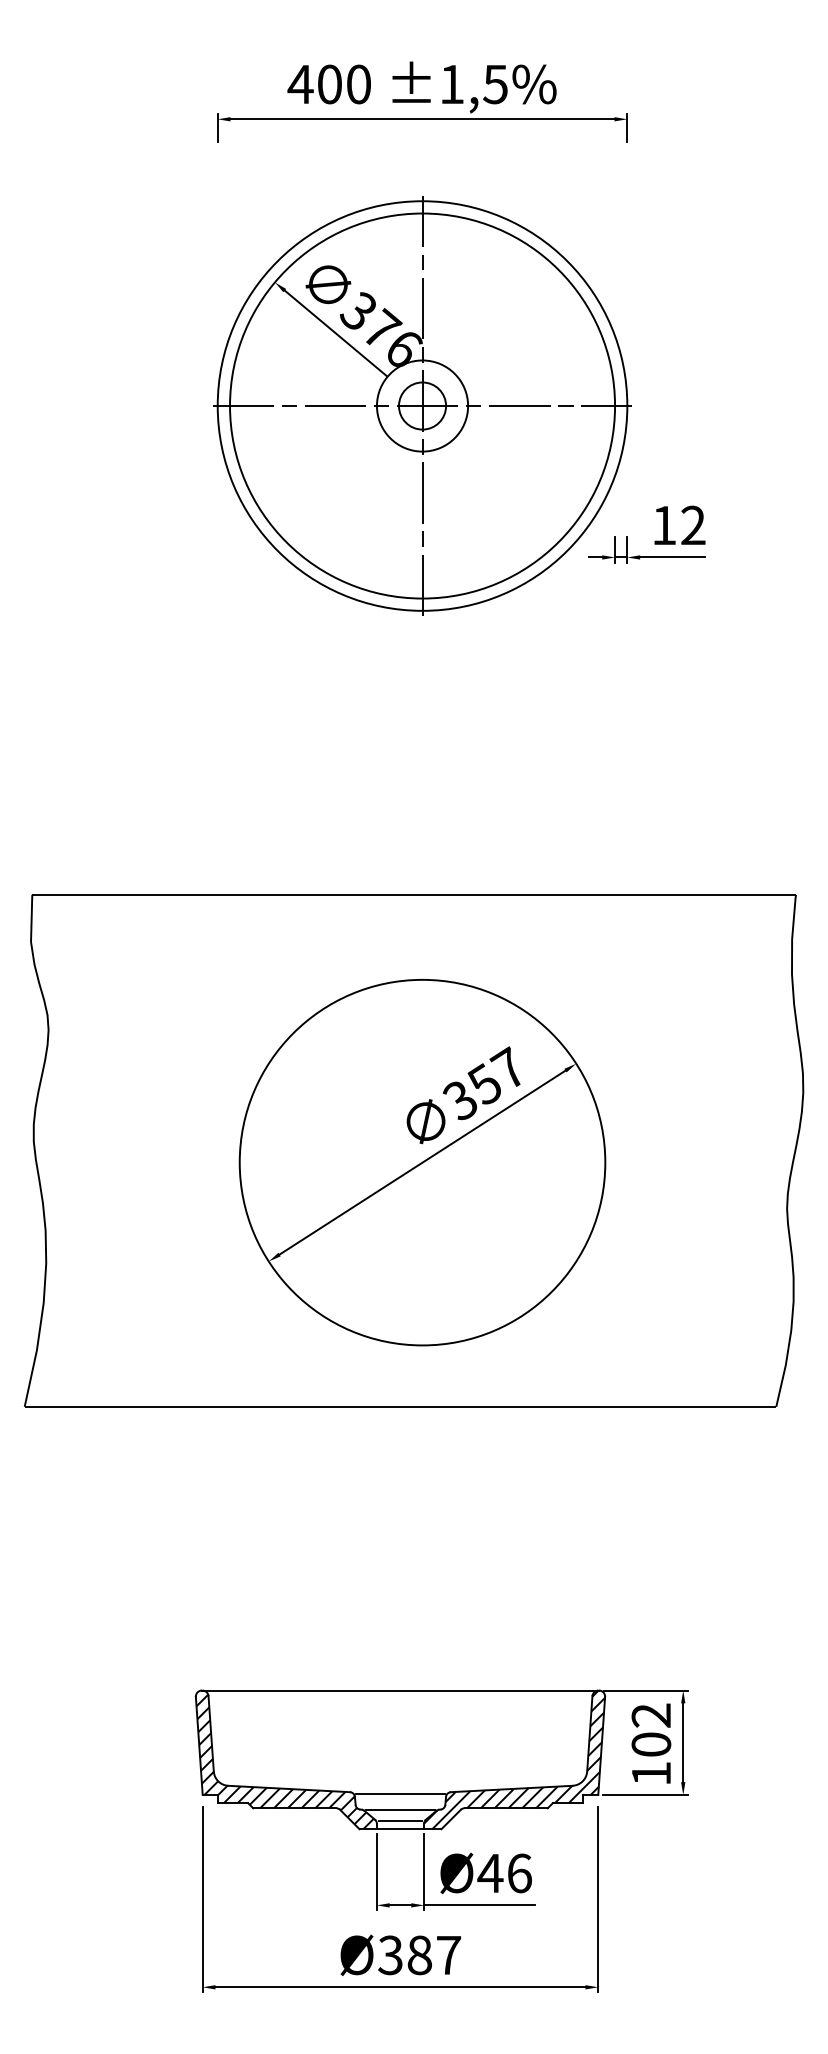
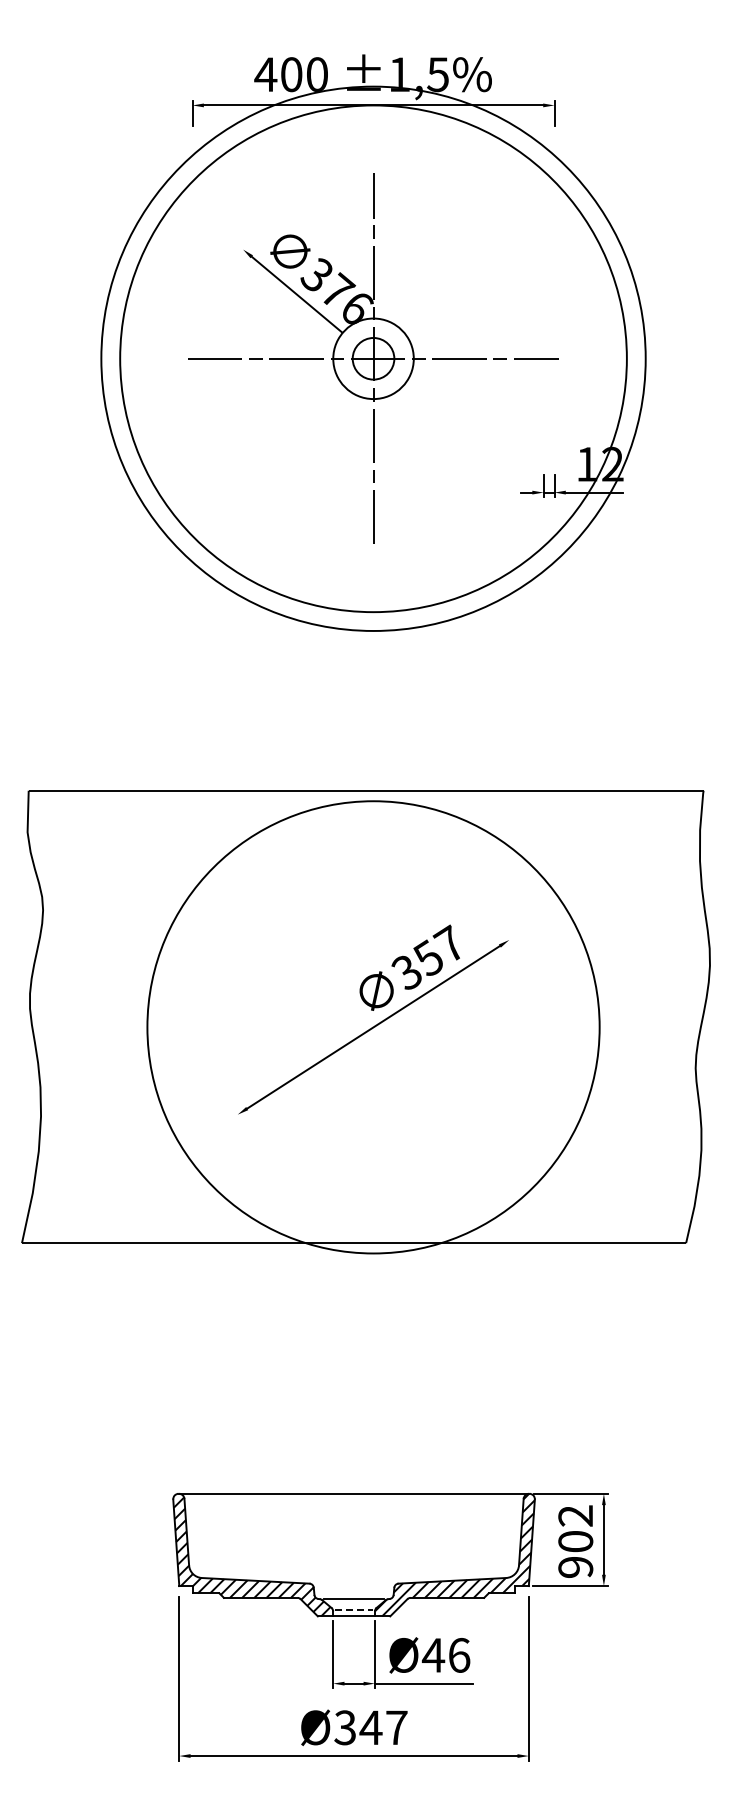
circle: (422, 405) -> (373, 358), size x1.4
circle: (422, 405) -> (373, 358), size x1.6
circle: (422, 1161) -> (373, 1026), size x1.4
text: (651, 1773) -> (575, 1567), 102 -> 902
line: (399, 1793) -> (353, 1584), removed
line: (400, 1821) -> (354, 1609), solid -> dashed
text: (419, 1954) -> (370, 1727), Ø387 -> Ø347

